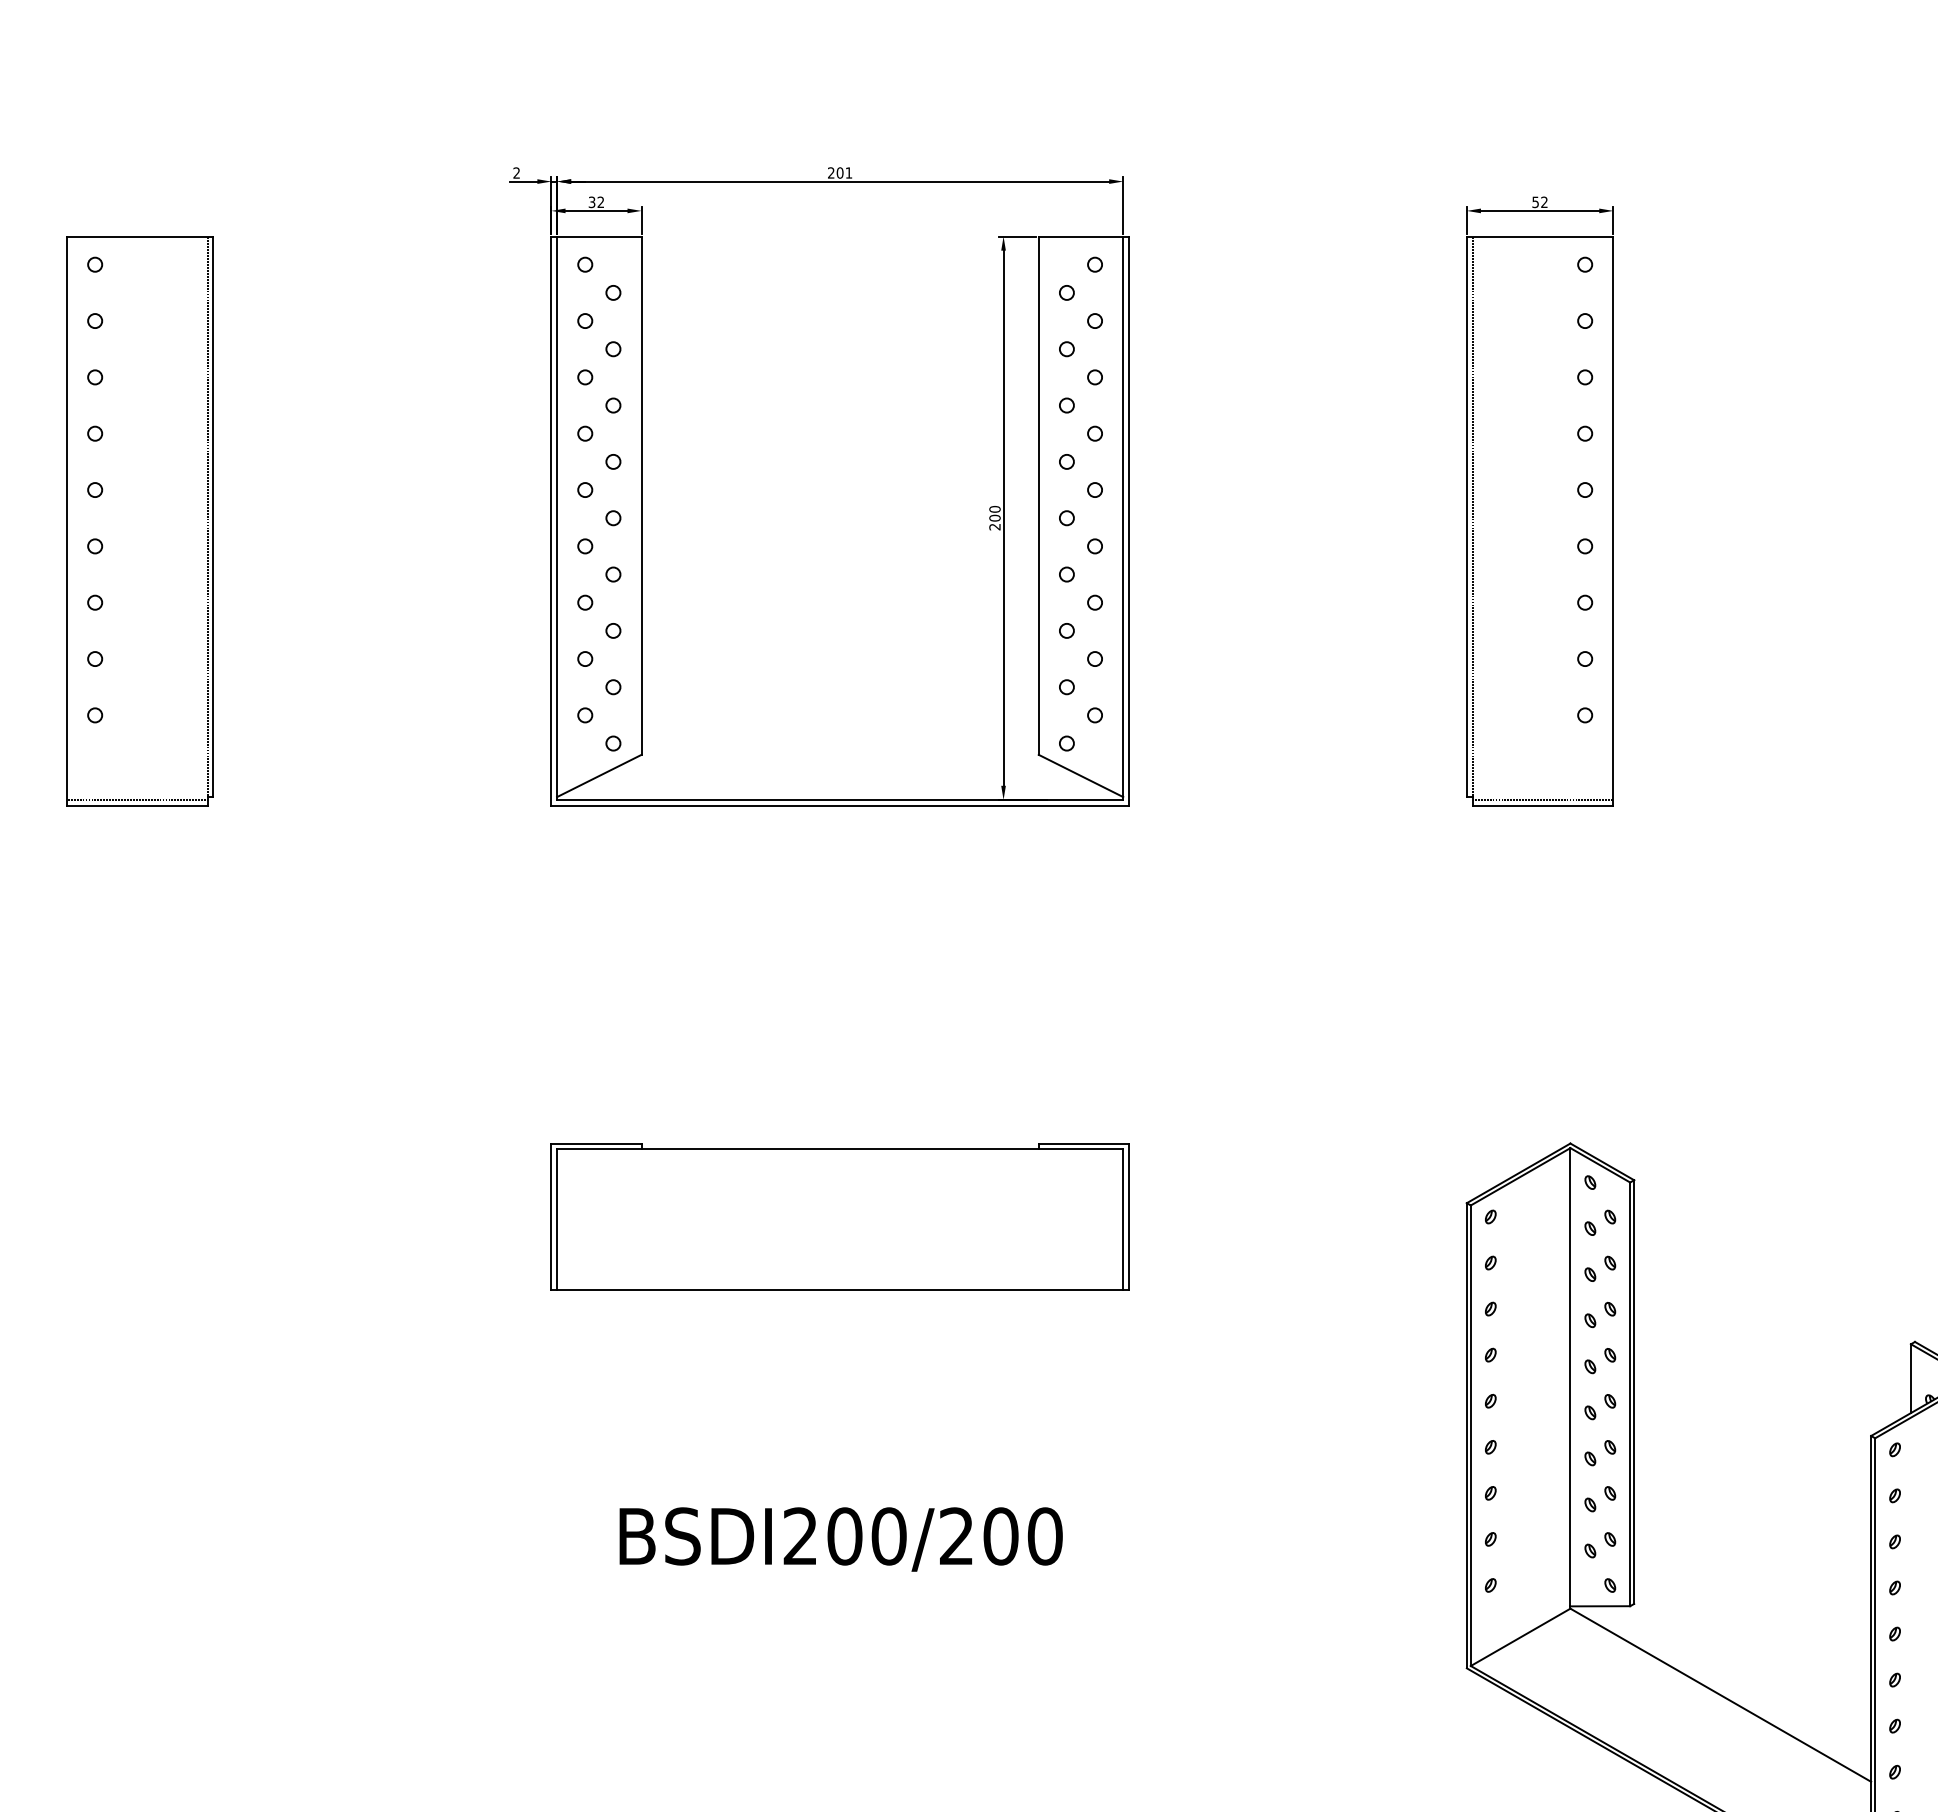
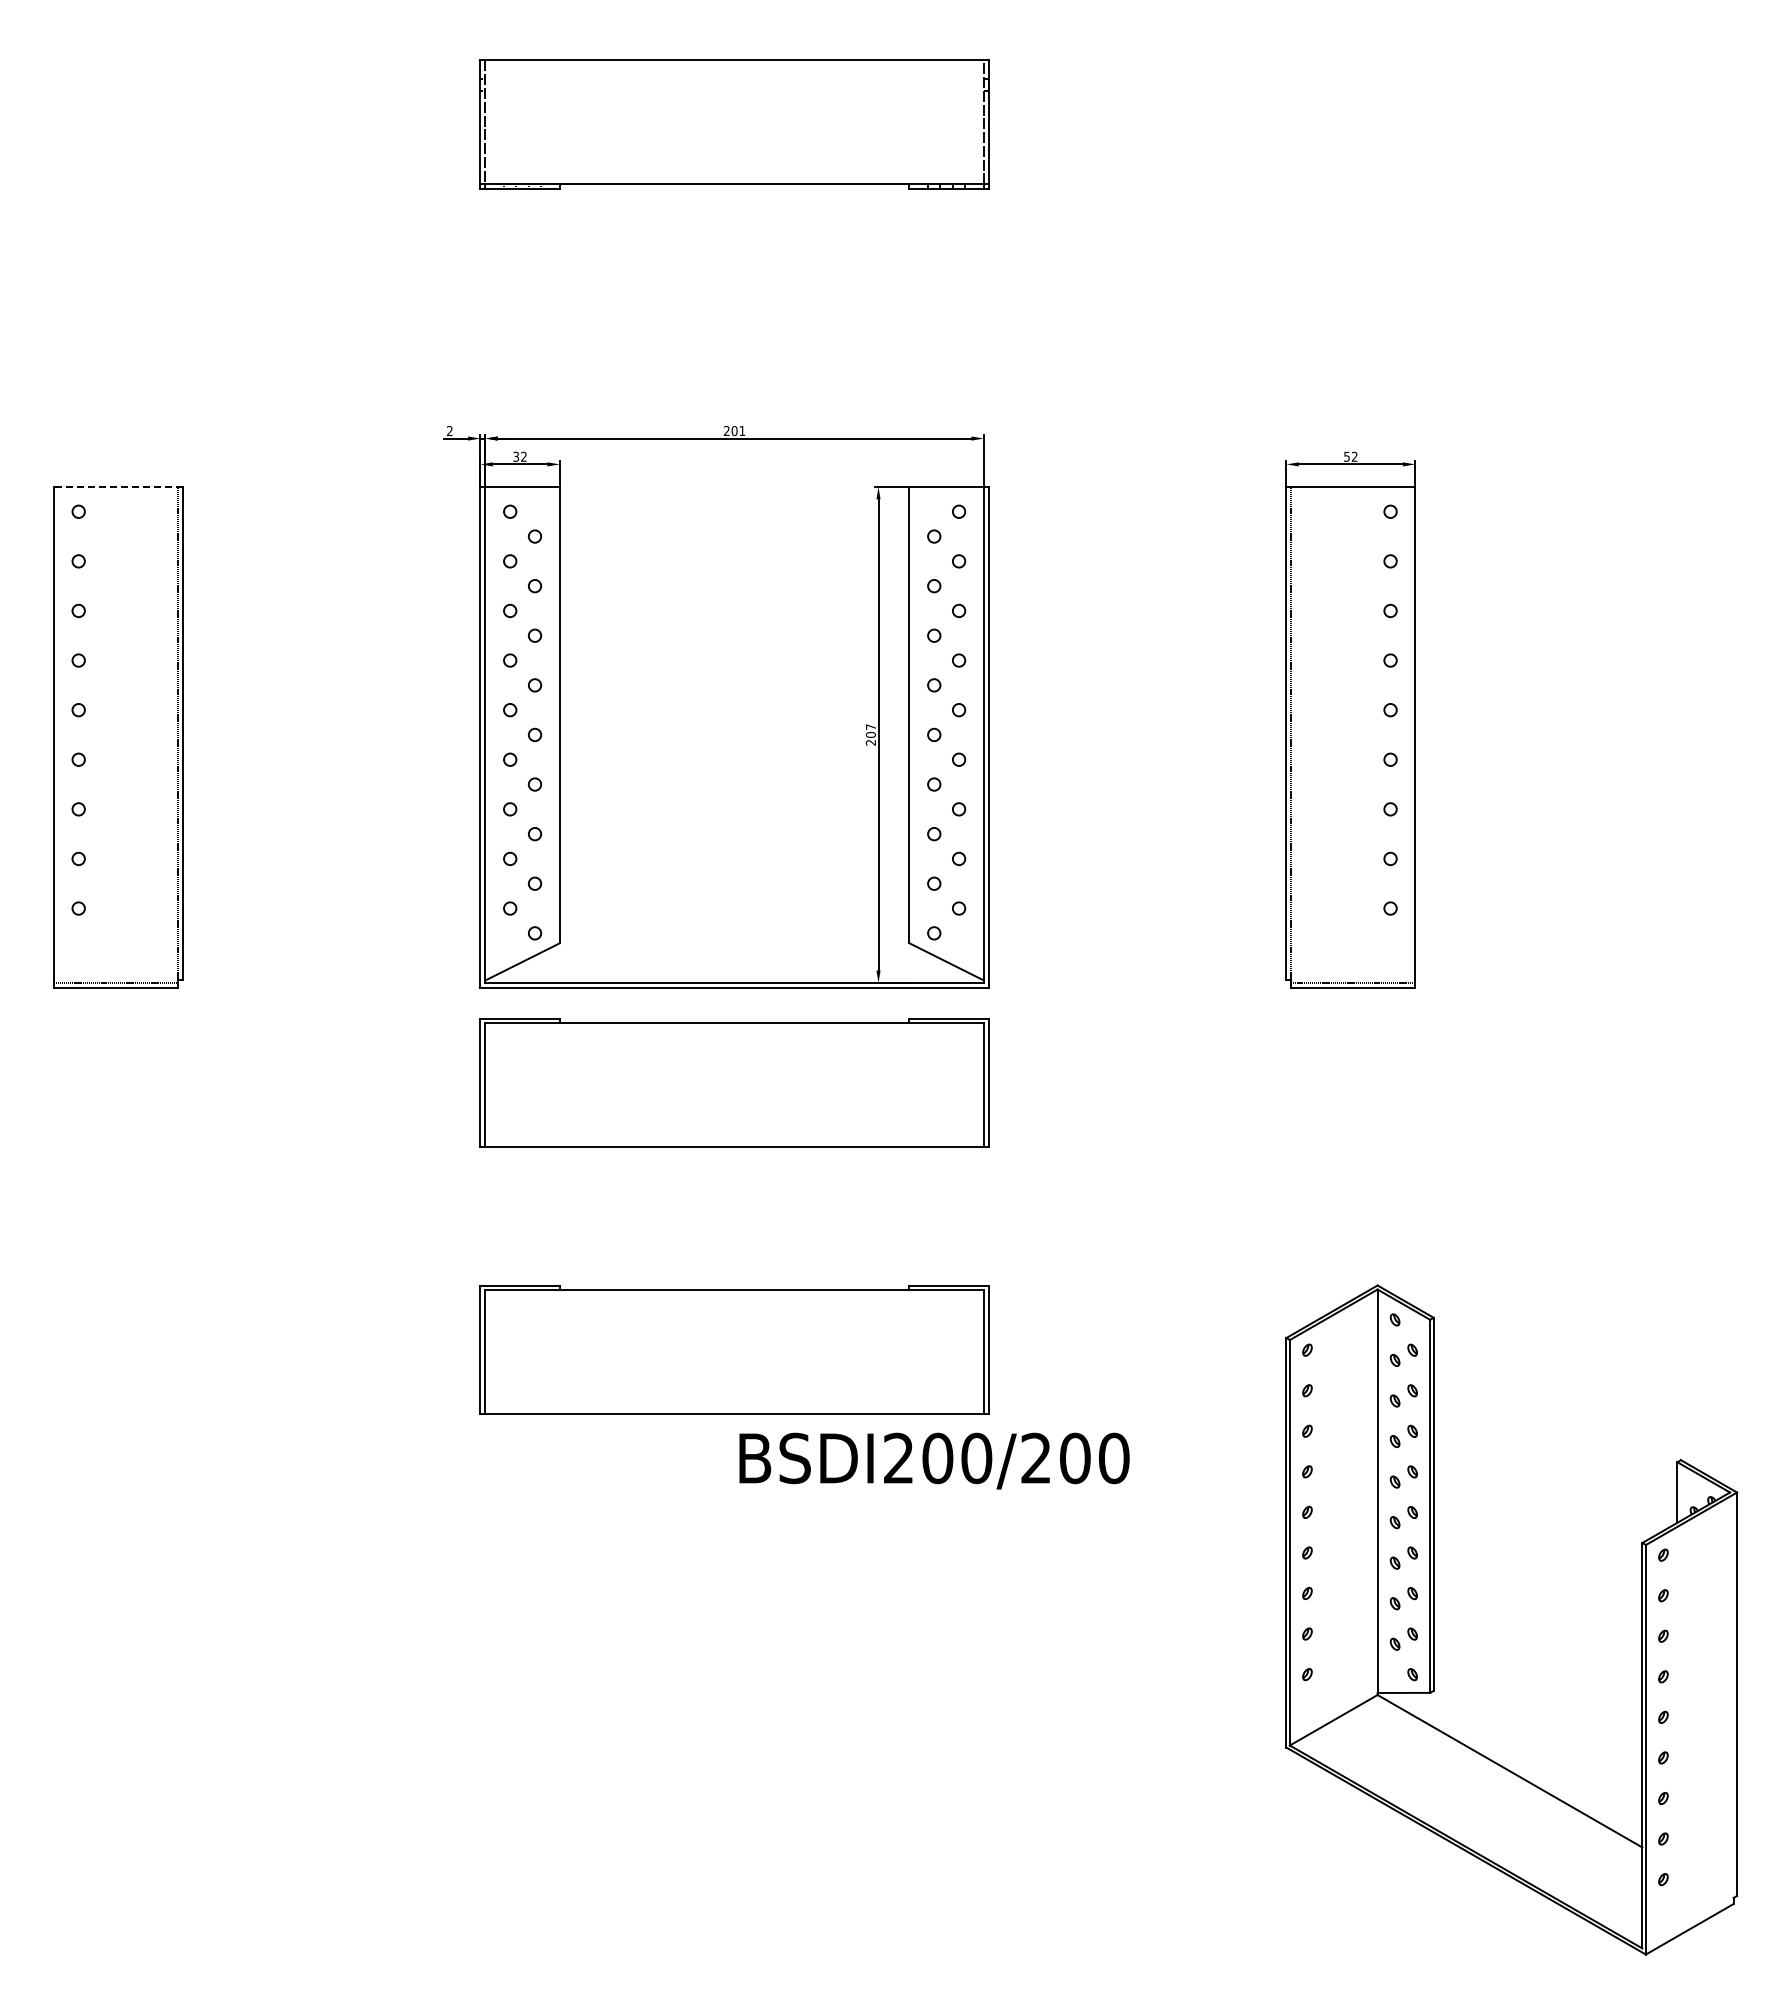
line: (139, 236) -> (117, 486), solid -> dashed
text: (994, 509) -> (870, 727), 200 -> 207
part: (840, 912) -> (734, 1082), added
text: (841, 1538) -> (934, 1460), moved

